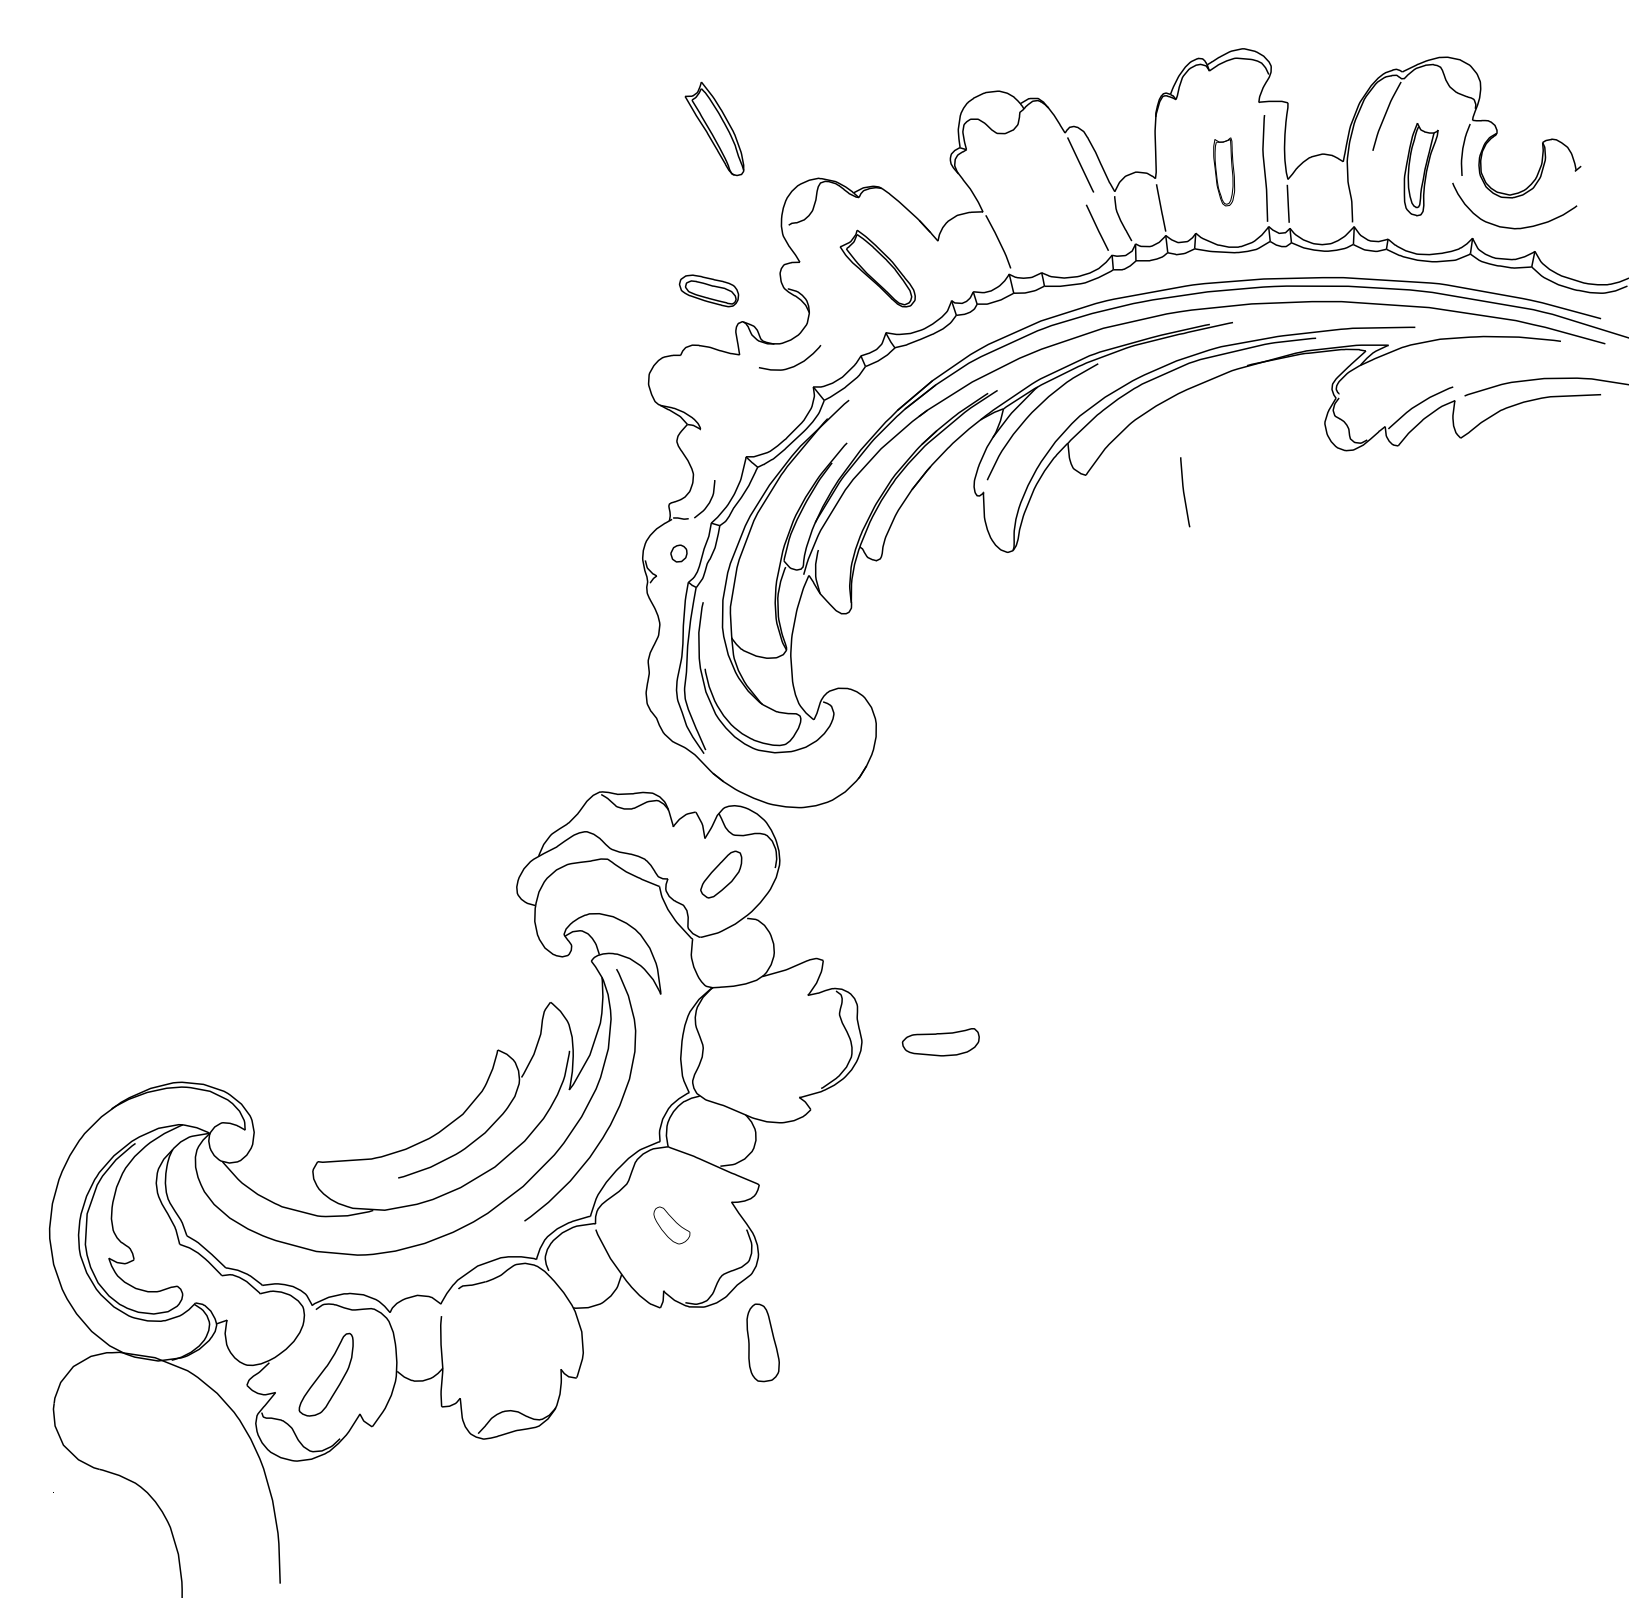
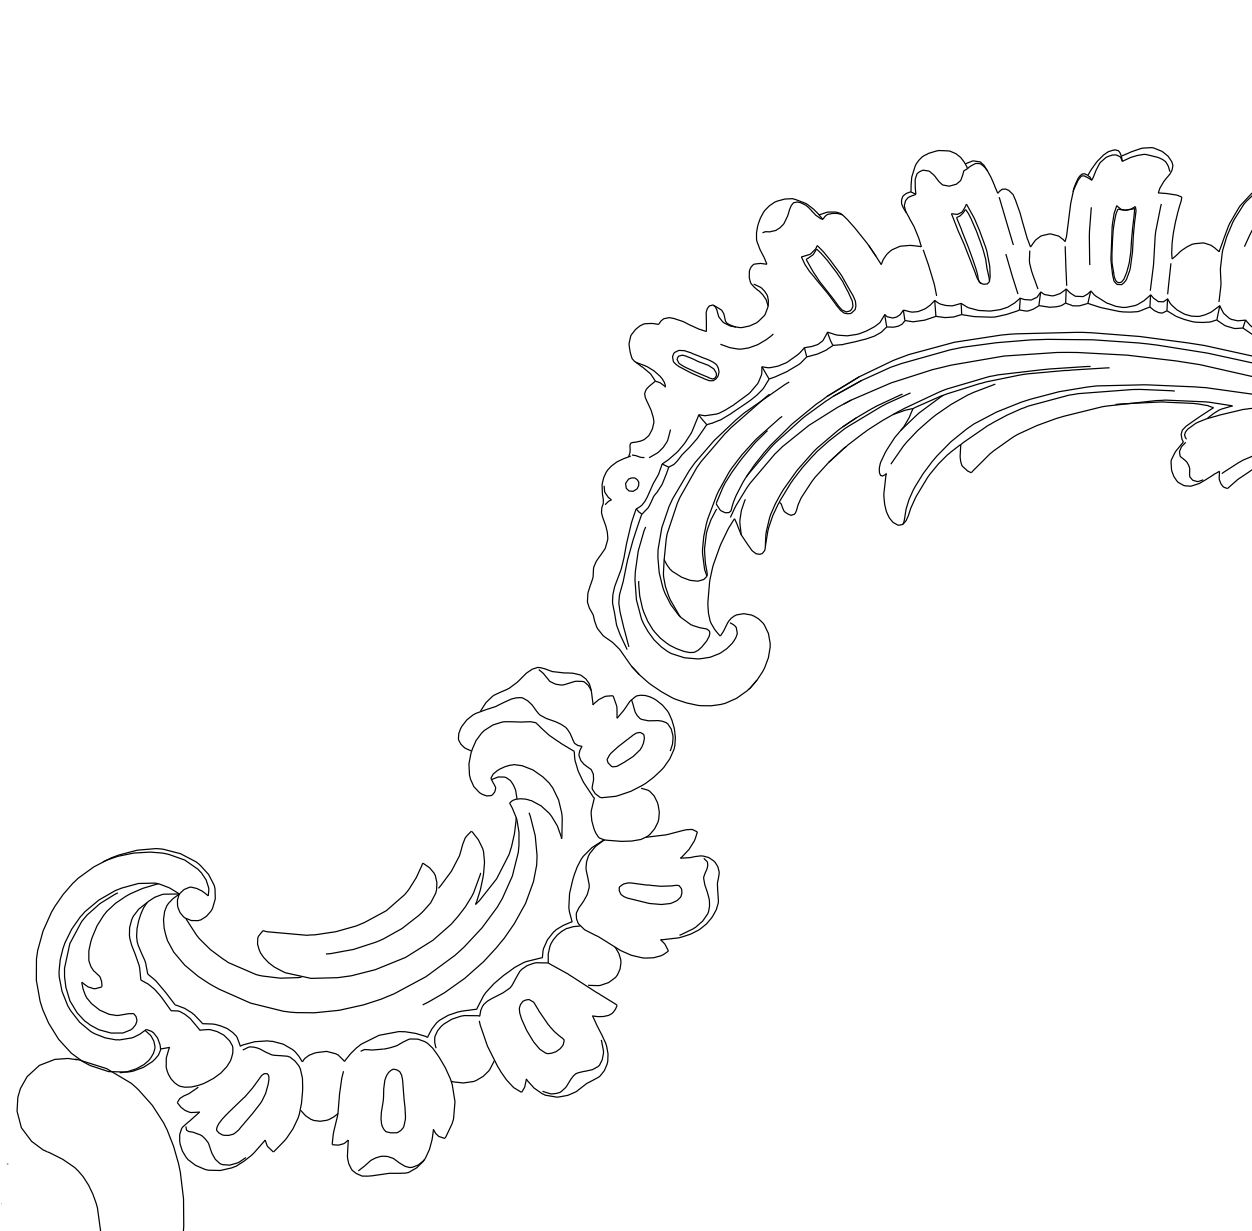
part: (714, 128) -> (971, 243), moved
part: (1223, 171) -> (1120, 244), size x1.43
part: (708, 290) -> (695, 365), moved
curve: (1184, 492) -> (1089, 236), moved
part: (940, 1042) -> (649, 892), moved
part: (671, 1225) -> (541, 1027), size x1.67
part: (762, 1342) -> (394, 1101), moved

